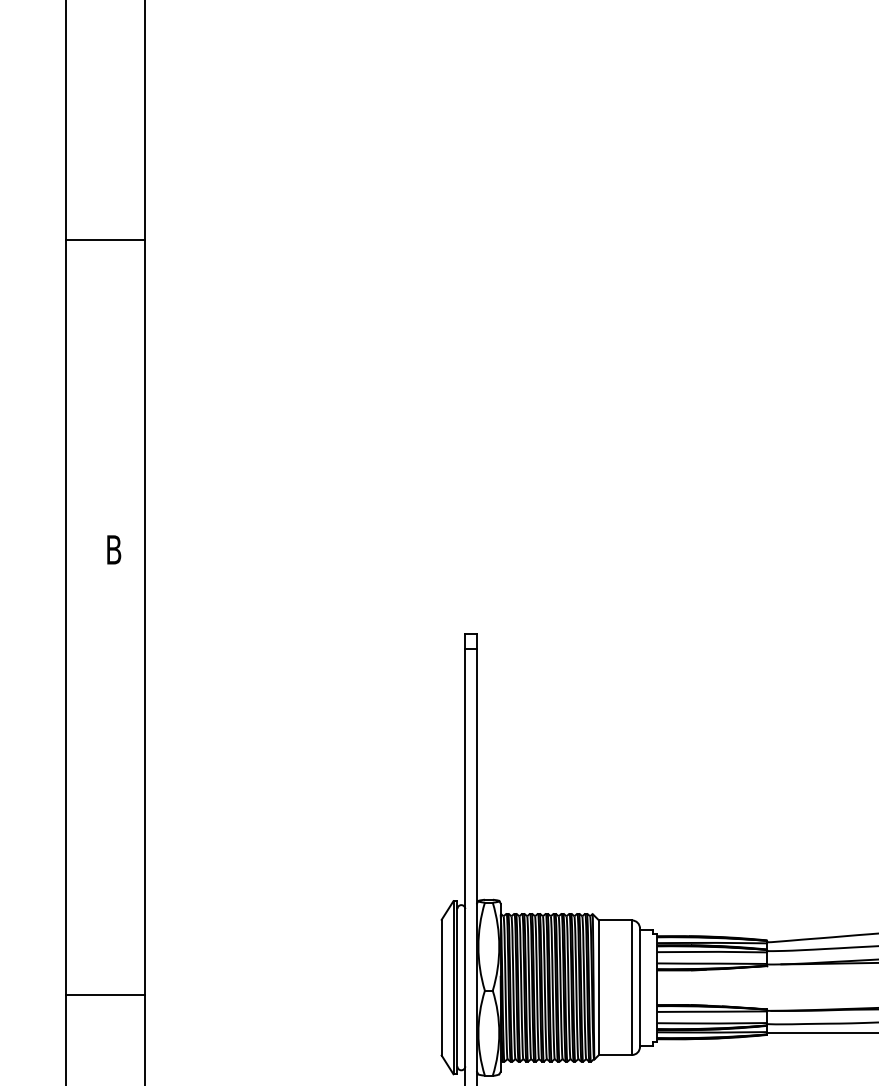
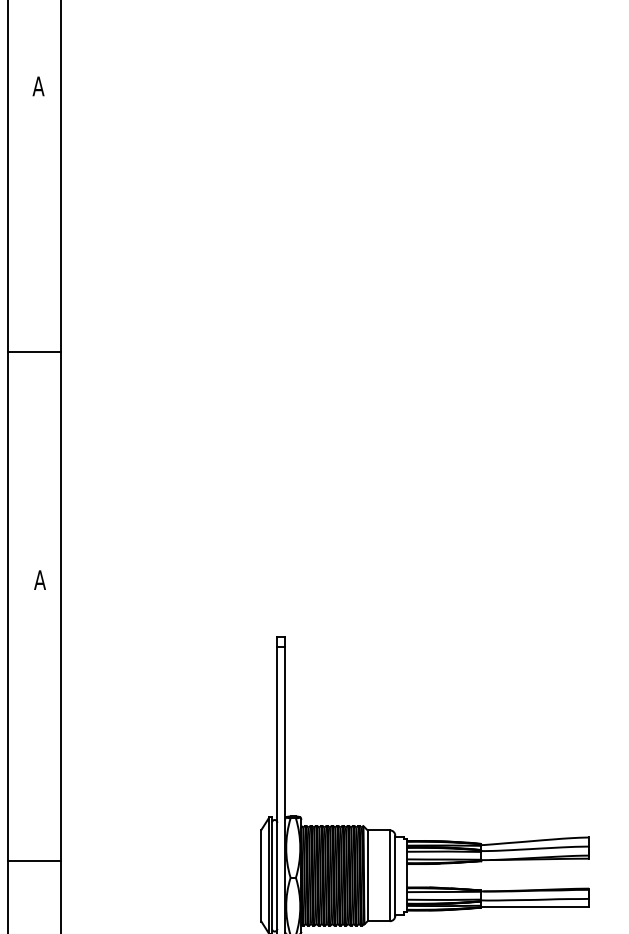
line: (104, 239) -> (33, 351), moved
text: (113, 548) -> (39, 579), B -> A
line: (104, 994) -> (33, 860), moved

